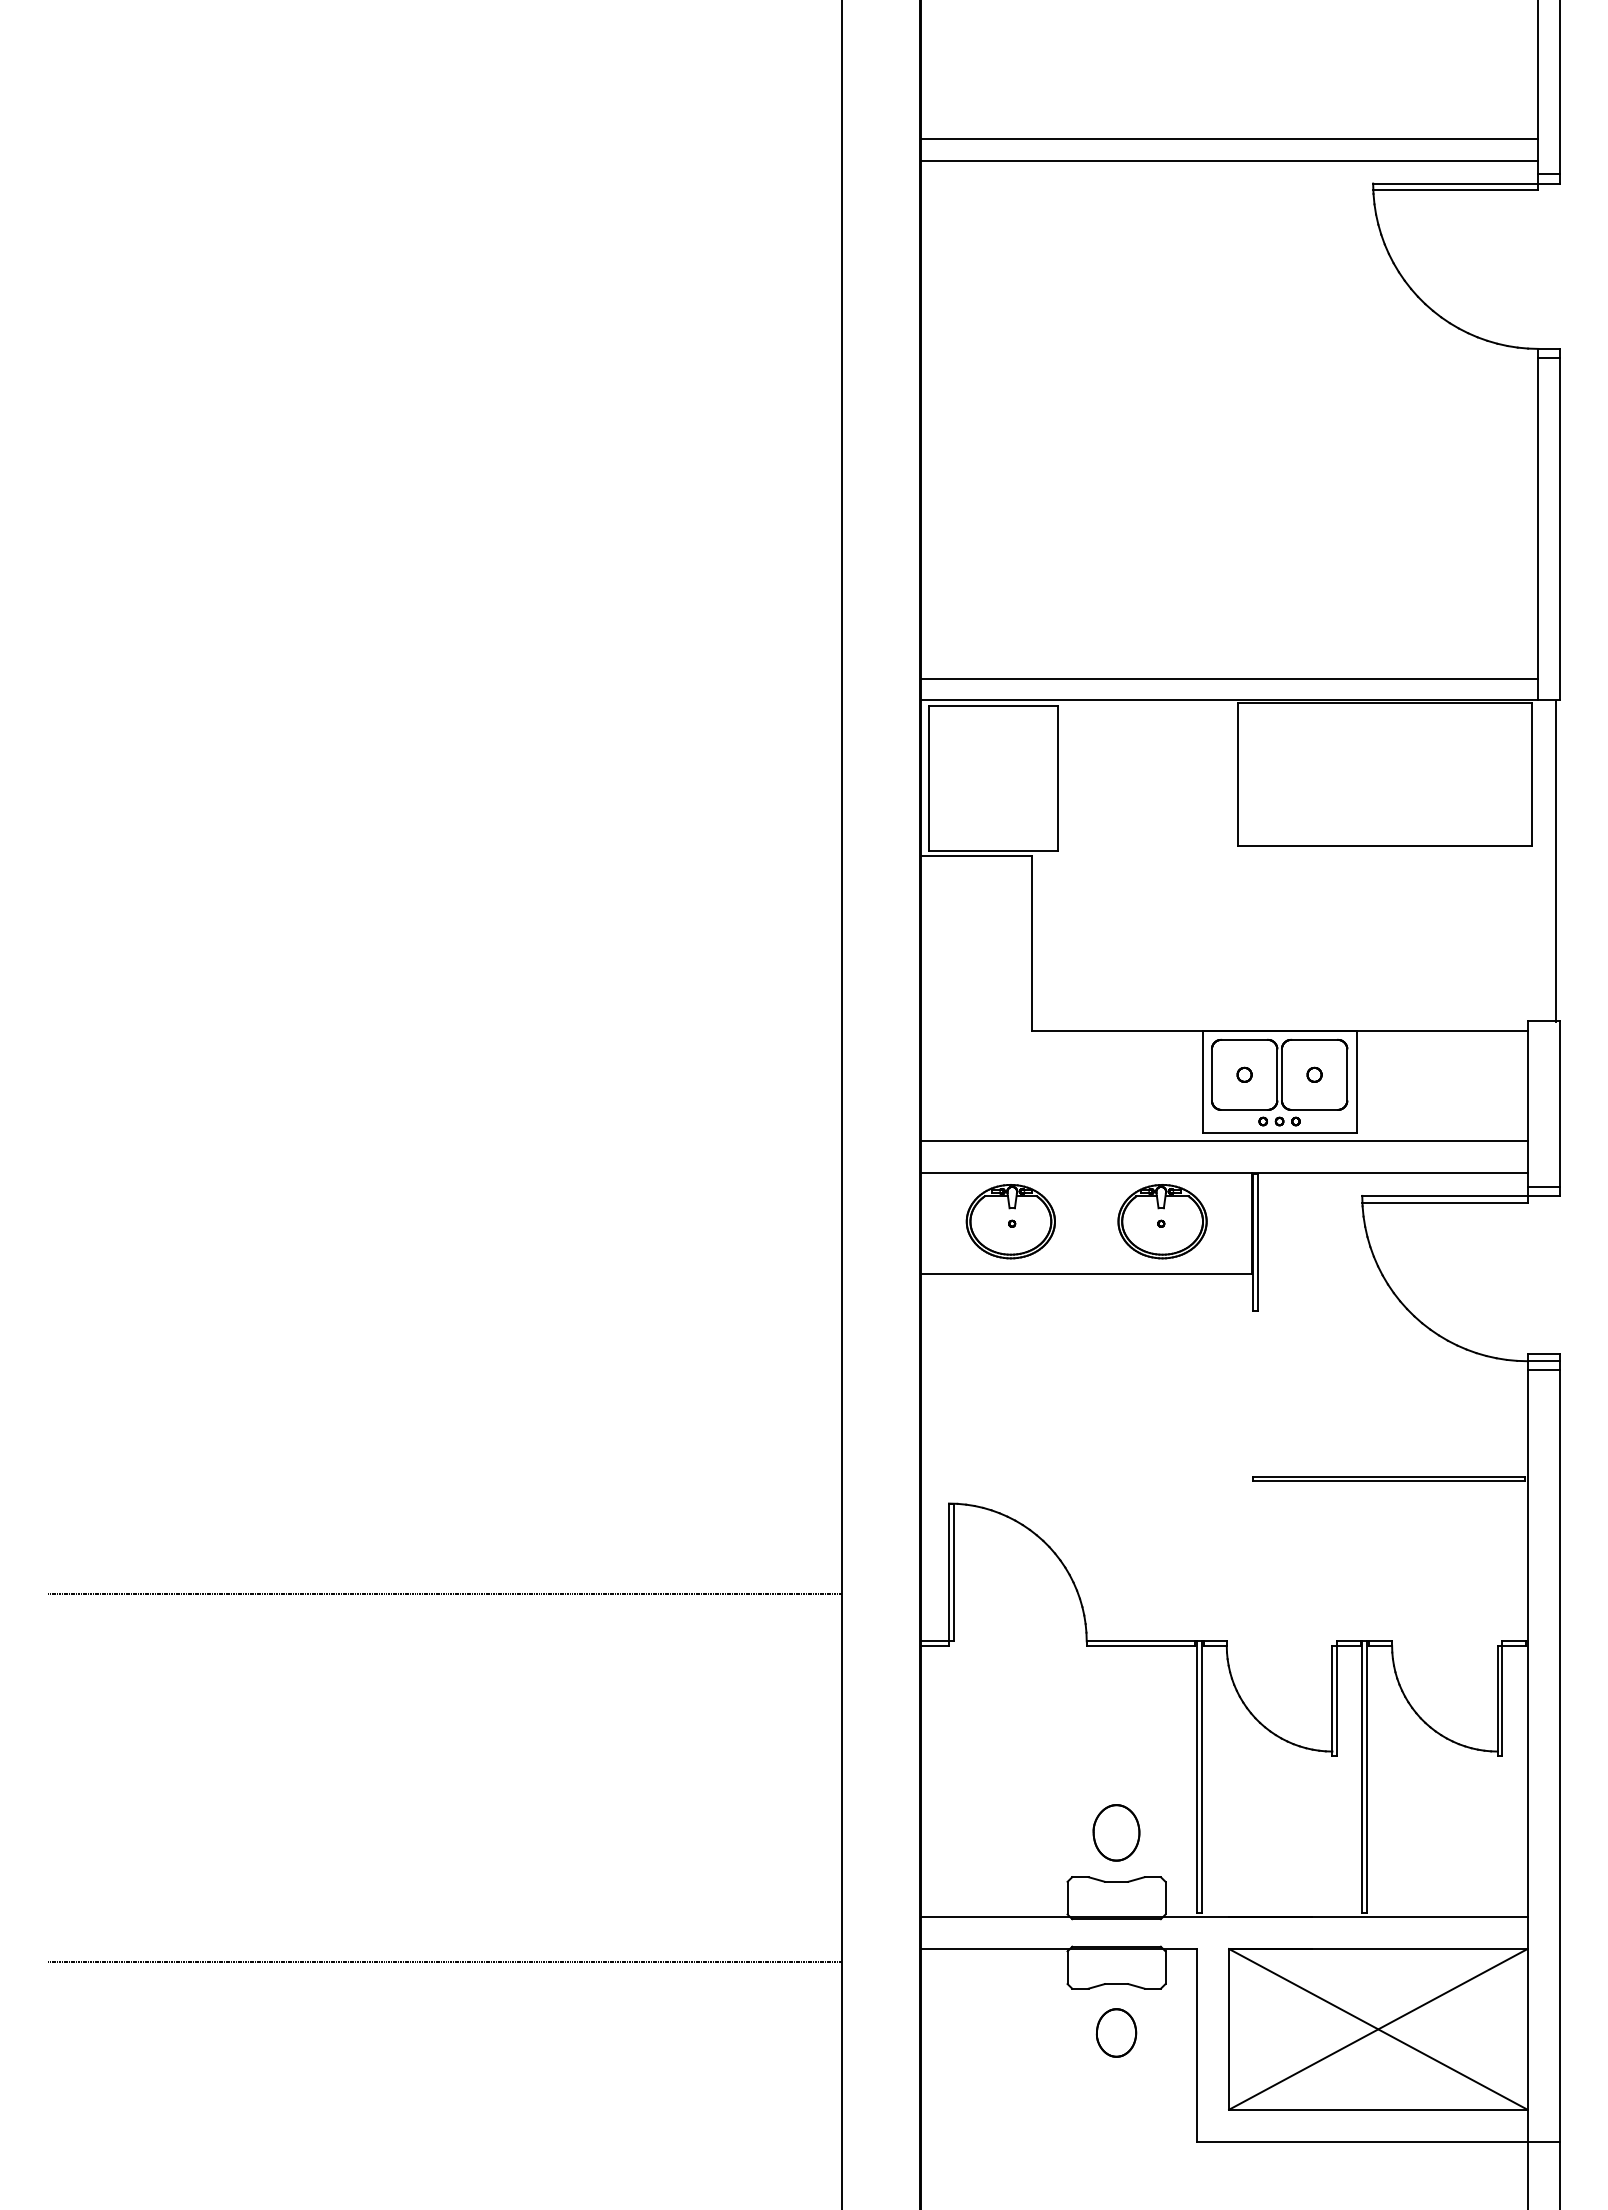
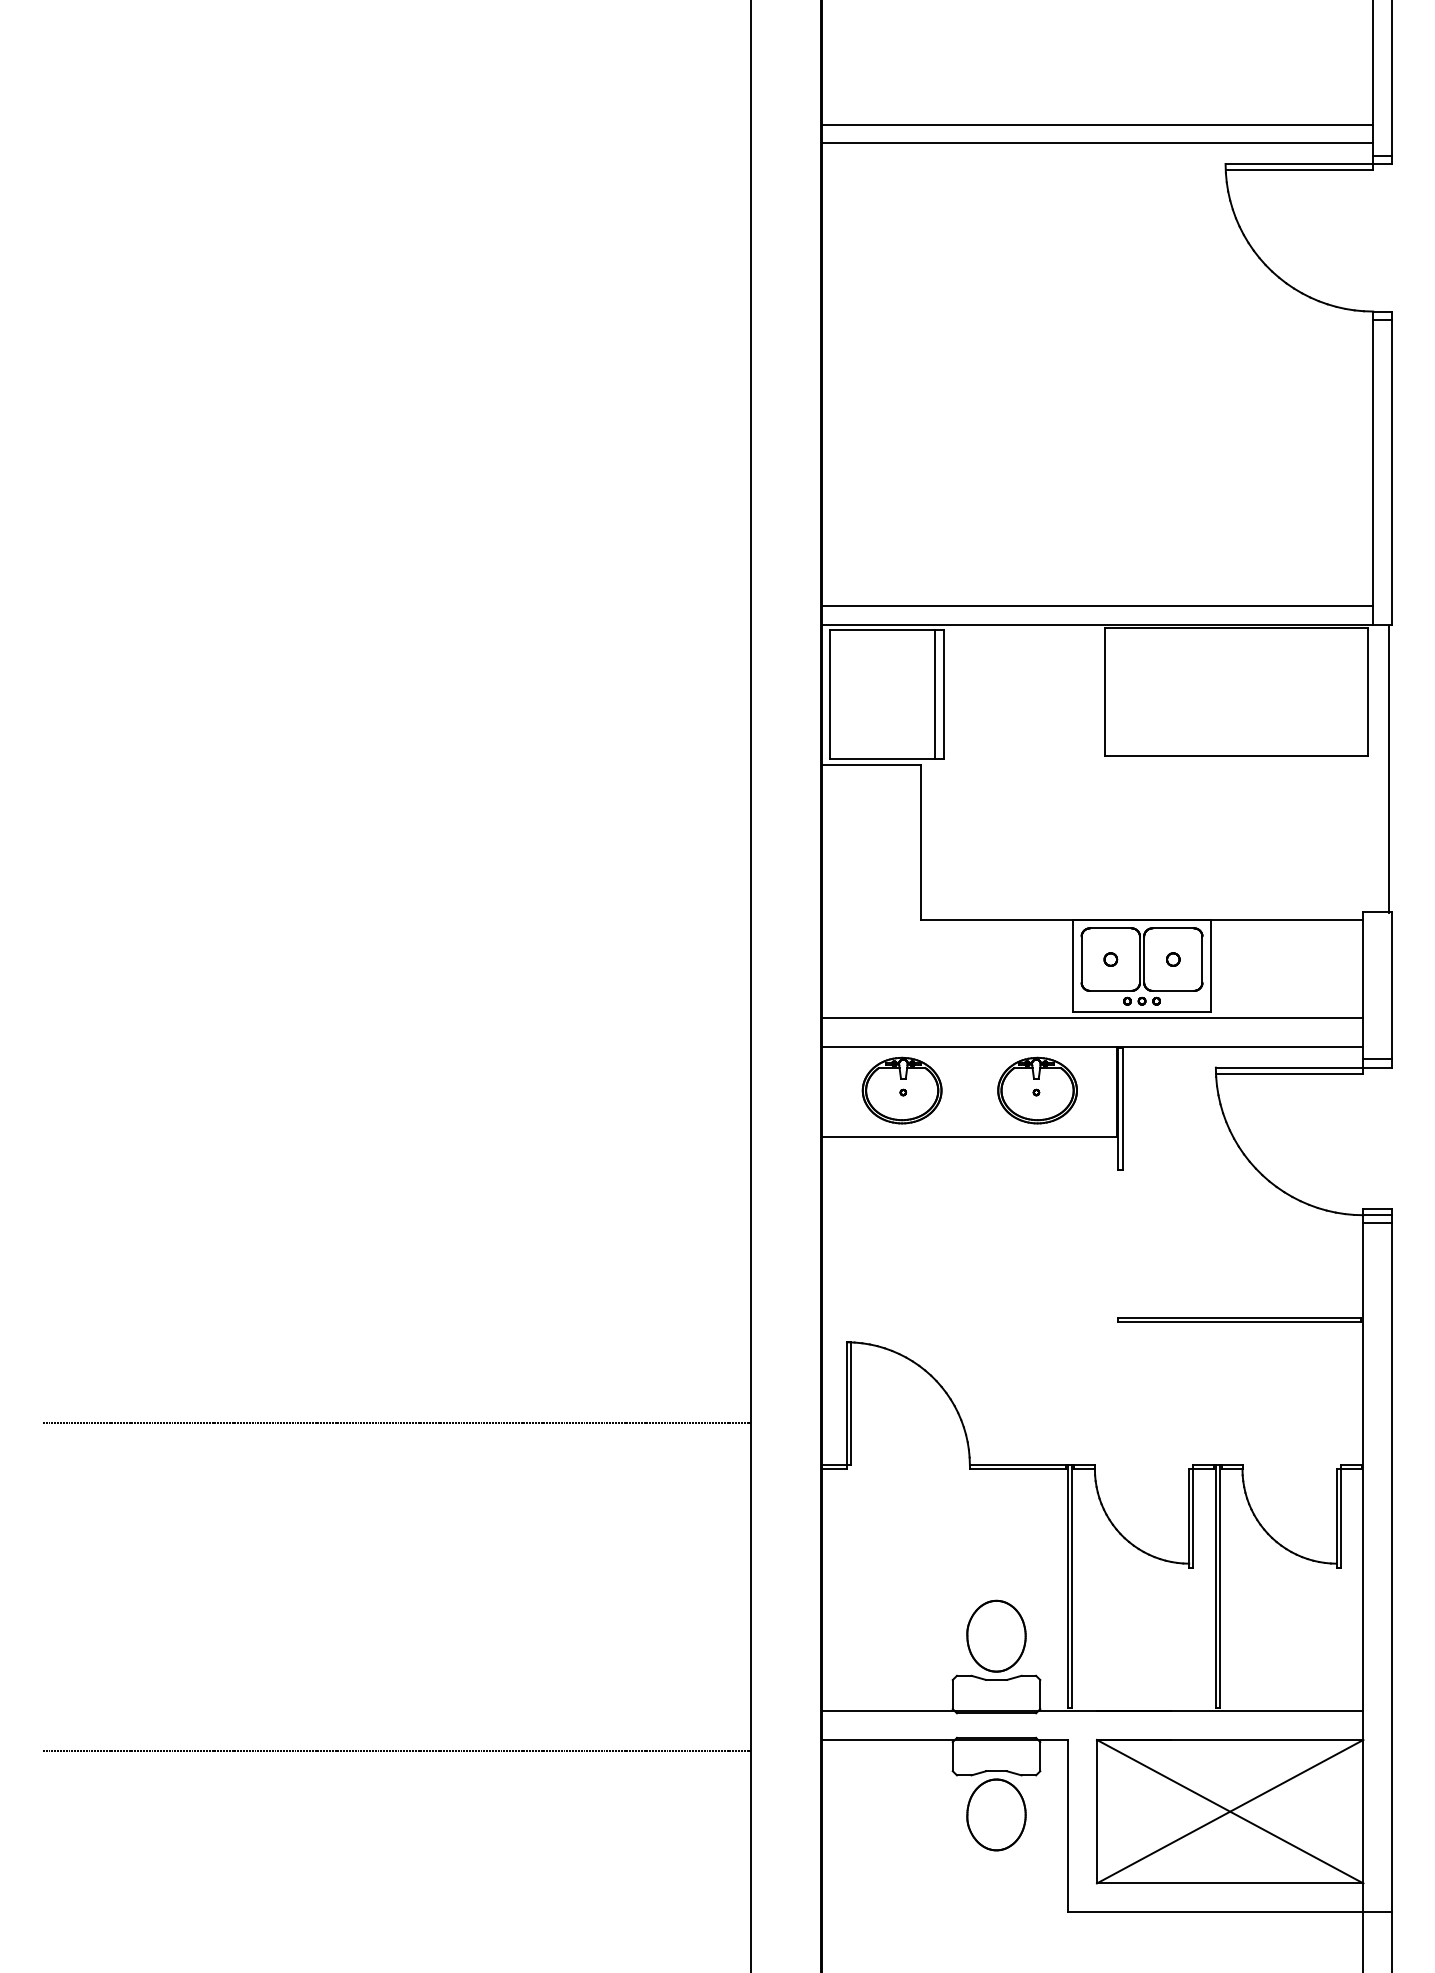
line: (1047, 778) -> (934, 695), added
part: (1116, 1832) -> (996, 1635), size x1.43
part: (1116, 2032) -> (996, 1814), size x1.67

